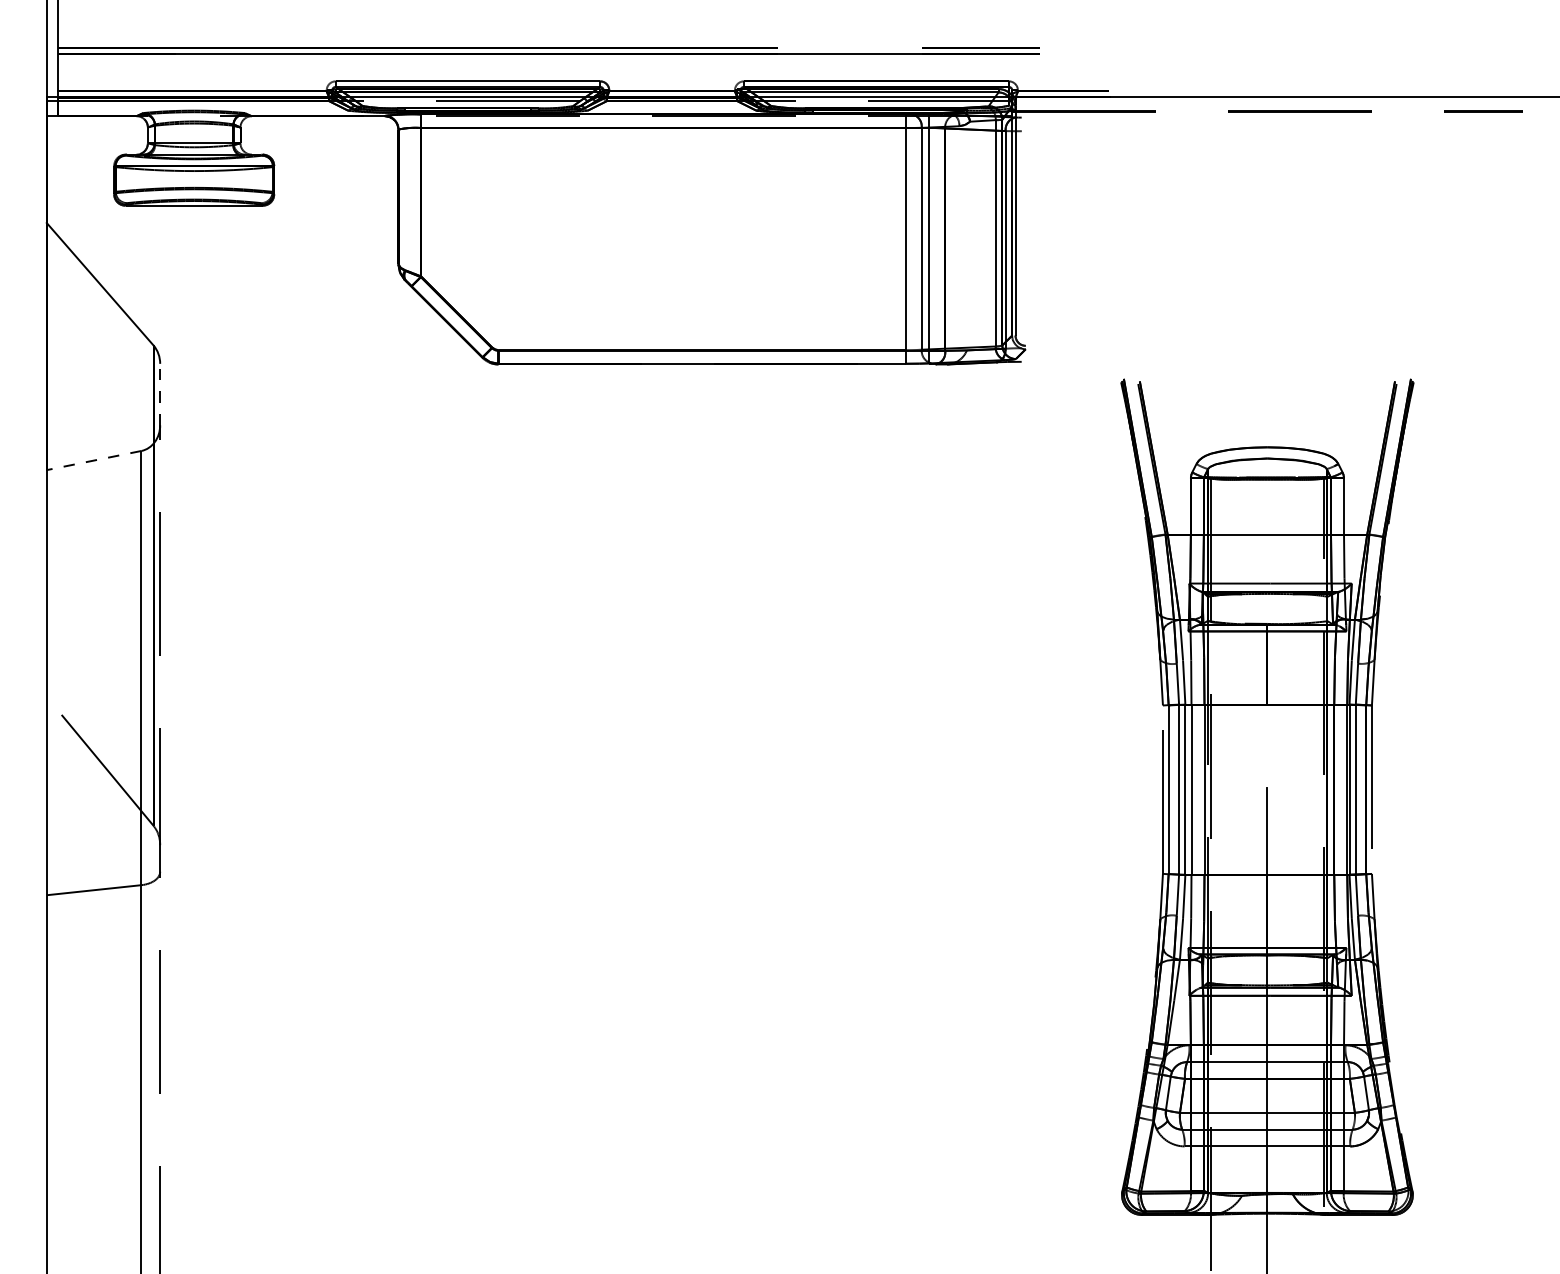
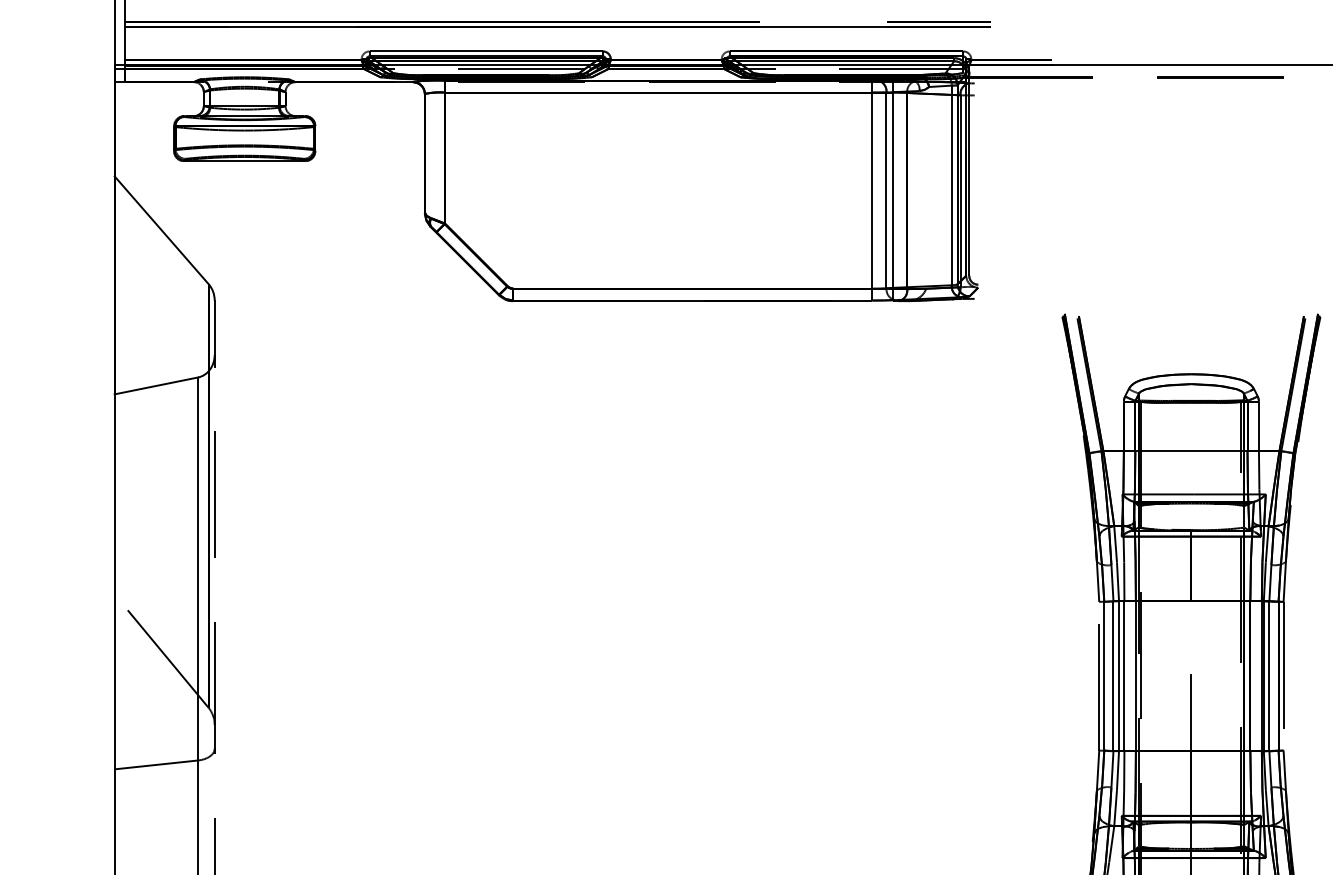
line: (160, 394) -> (214, 327), dashed -> solid
line: (93, 460) -> (155, 385), dashed -> solid

